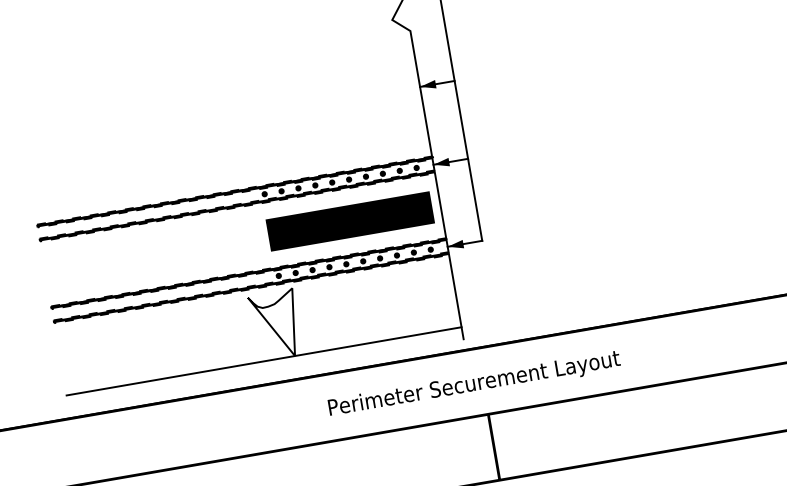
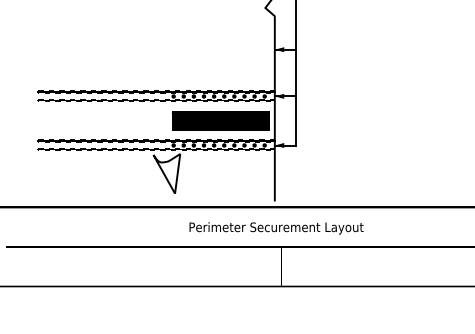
line: (264, 361) -> (156, 193), removed

